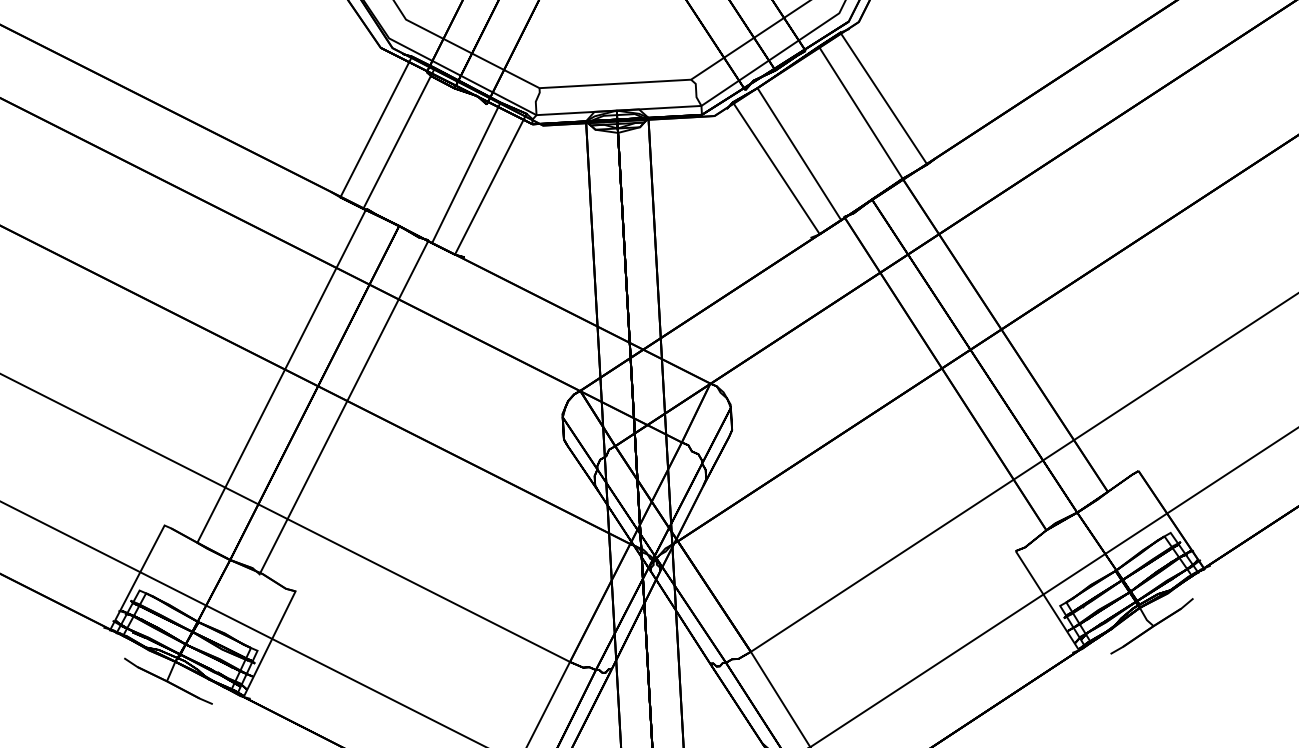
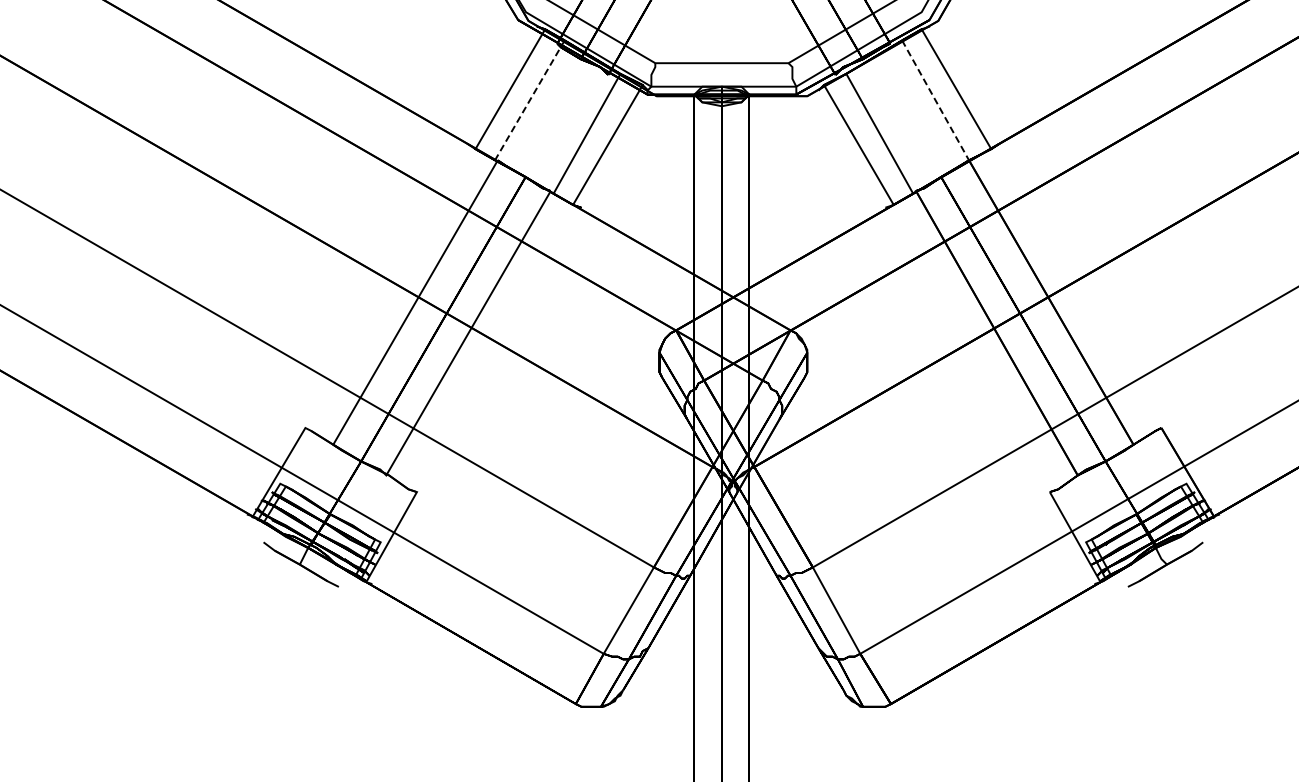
line: (860, 112) -> (935, 100), solid -> dashed
line: (398, 138) -> (529, 100), solid -> dashed

